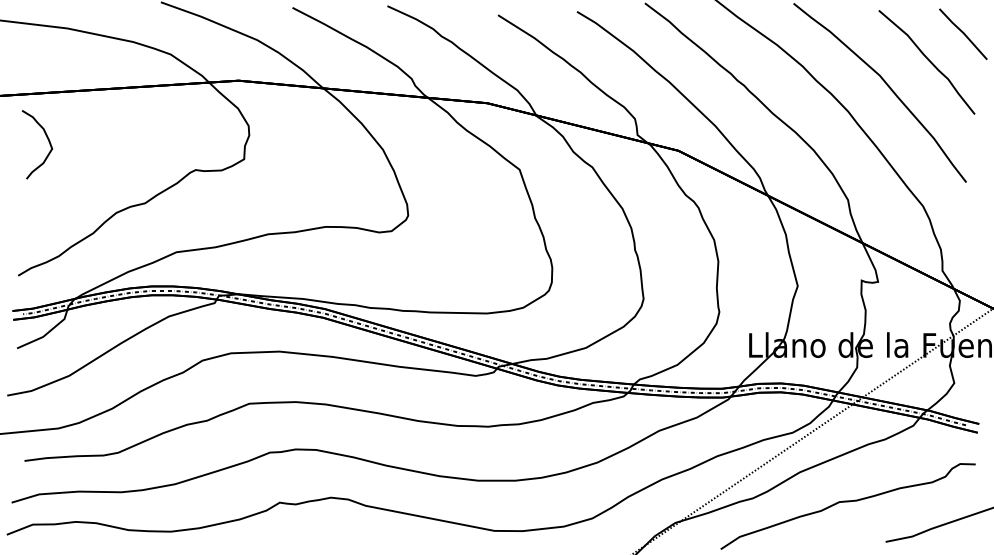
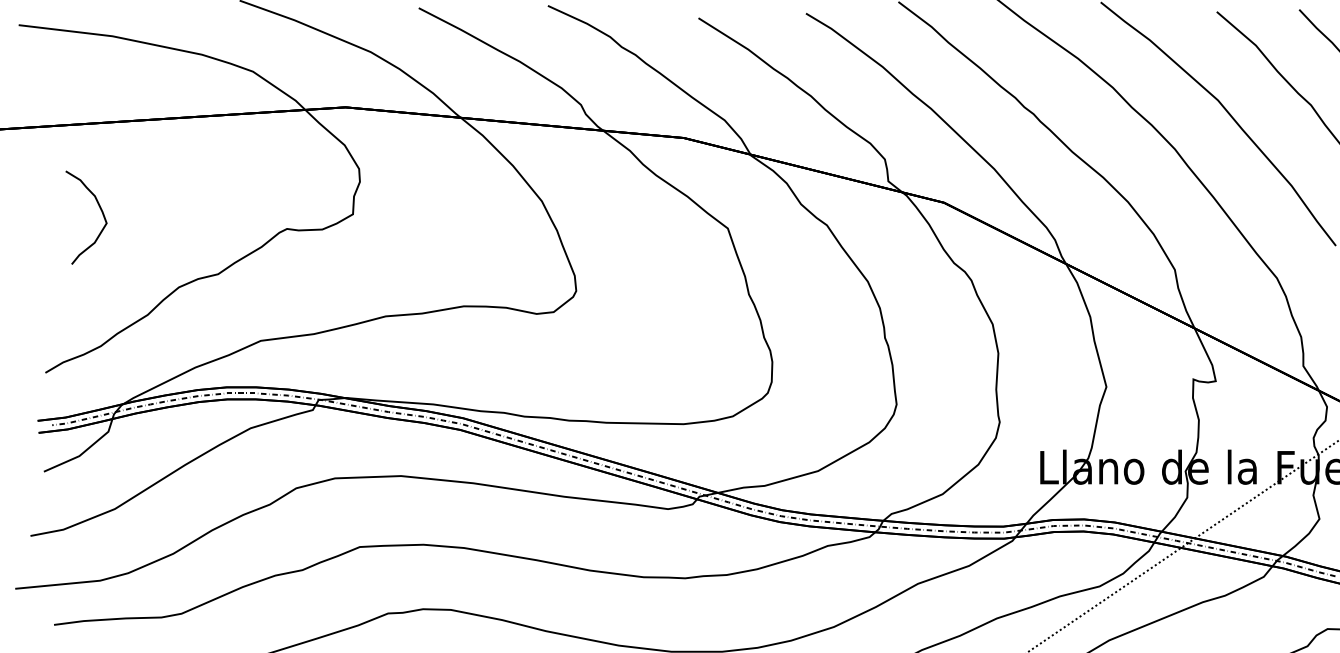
curve: (47, 139) -> (100, 210), moved

